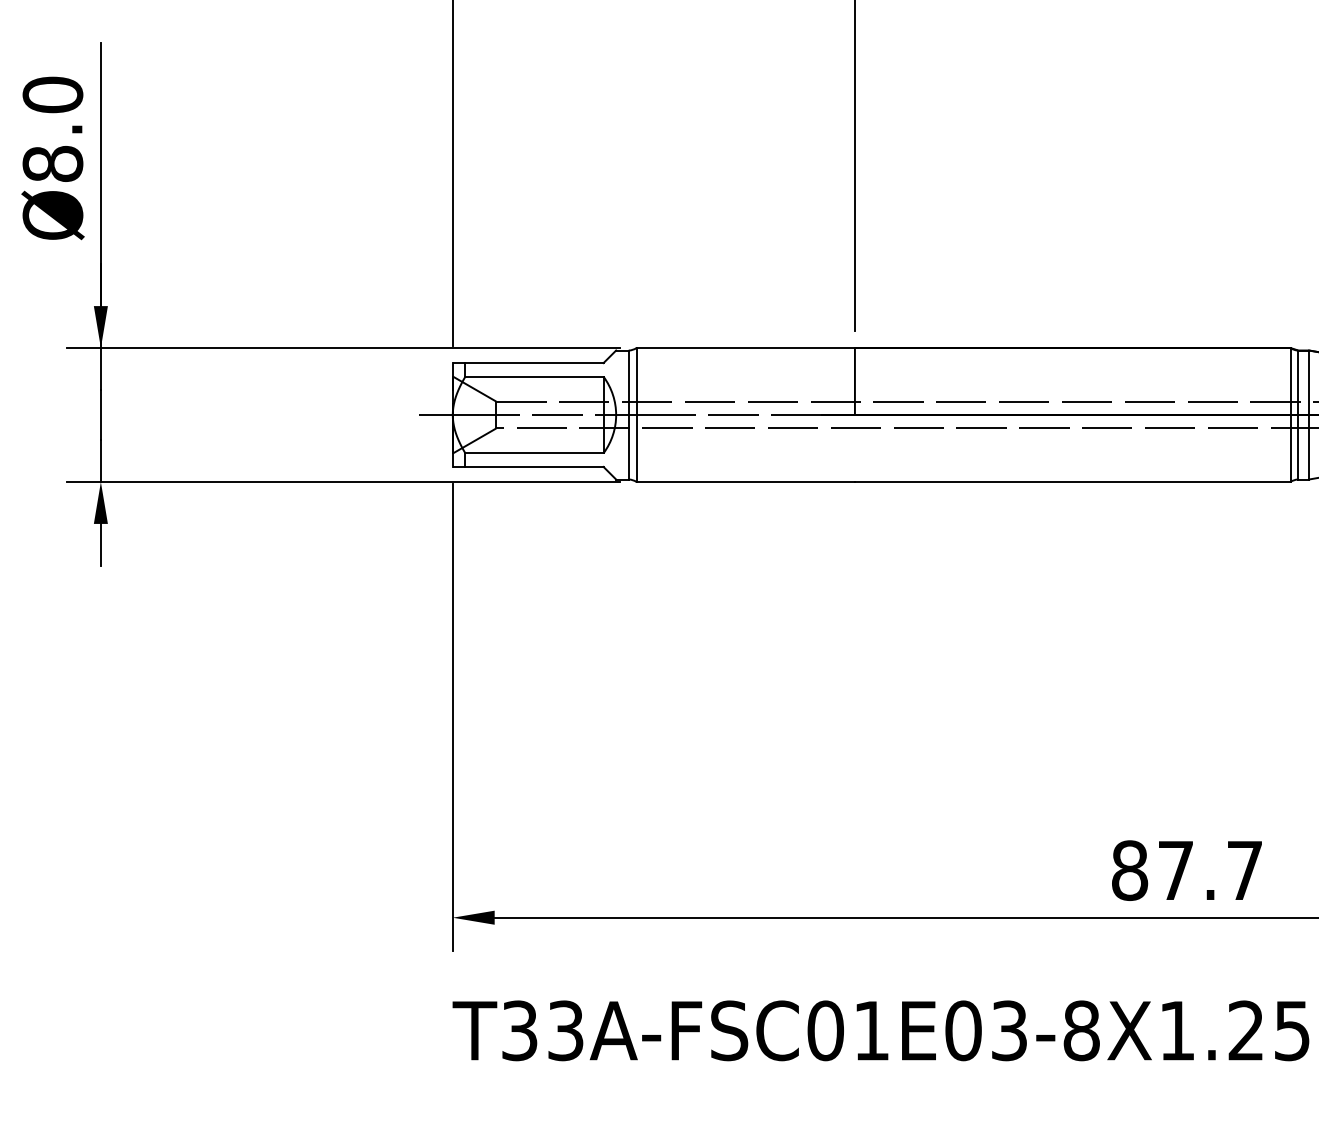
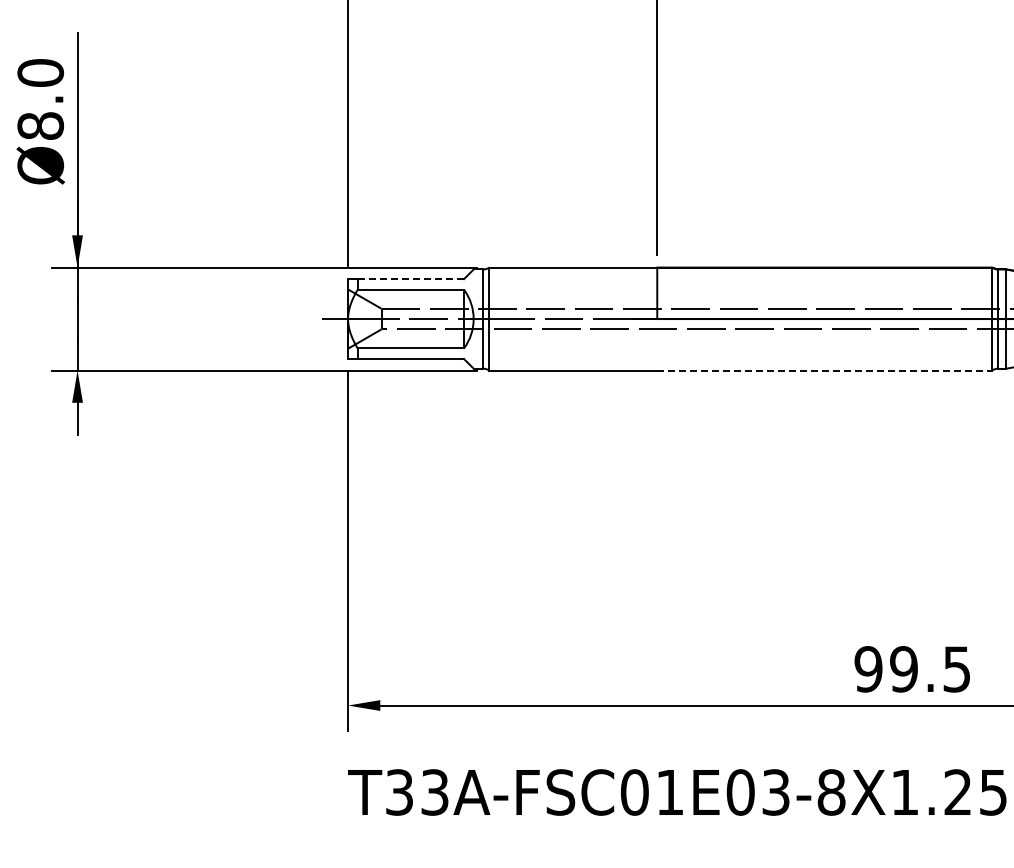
line: (535, 363) -> (411, 279), solid -> dashed
line: (1073, 481) -> (825, 370), solid -> dashed
text: (1186, 870) -> (912, 669), 87.7 -> 99.5

